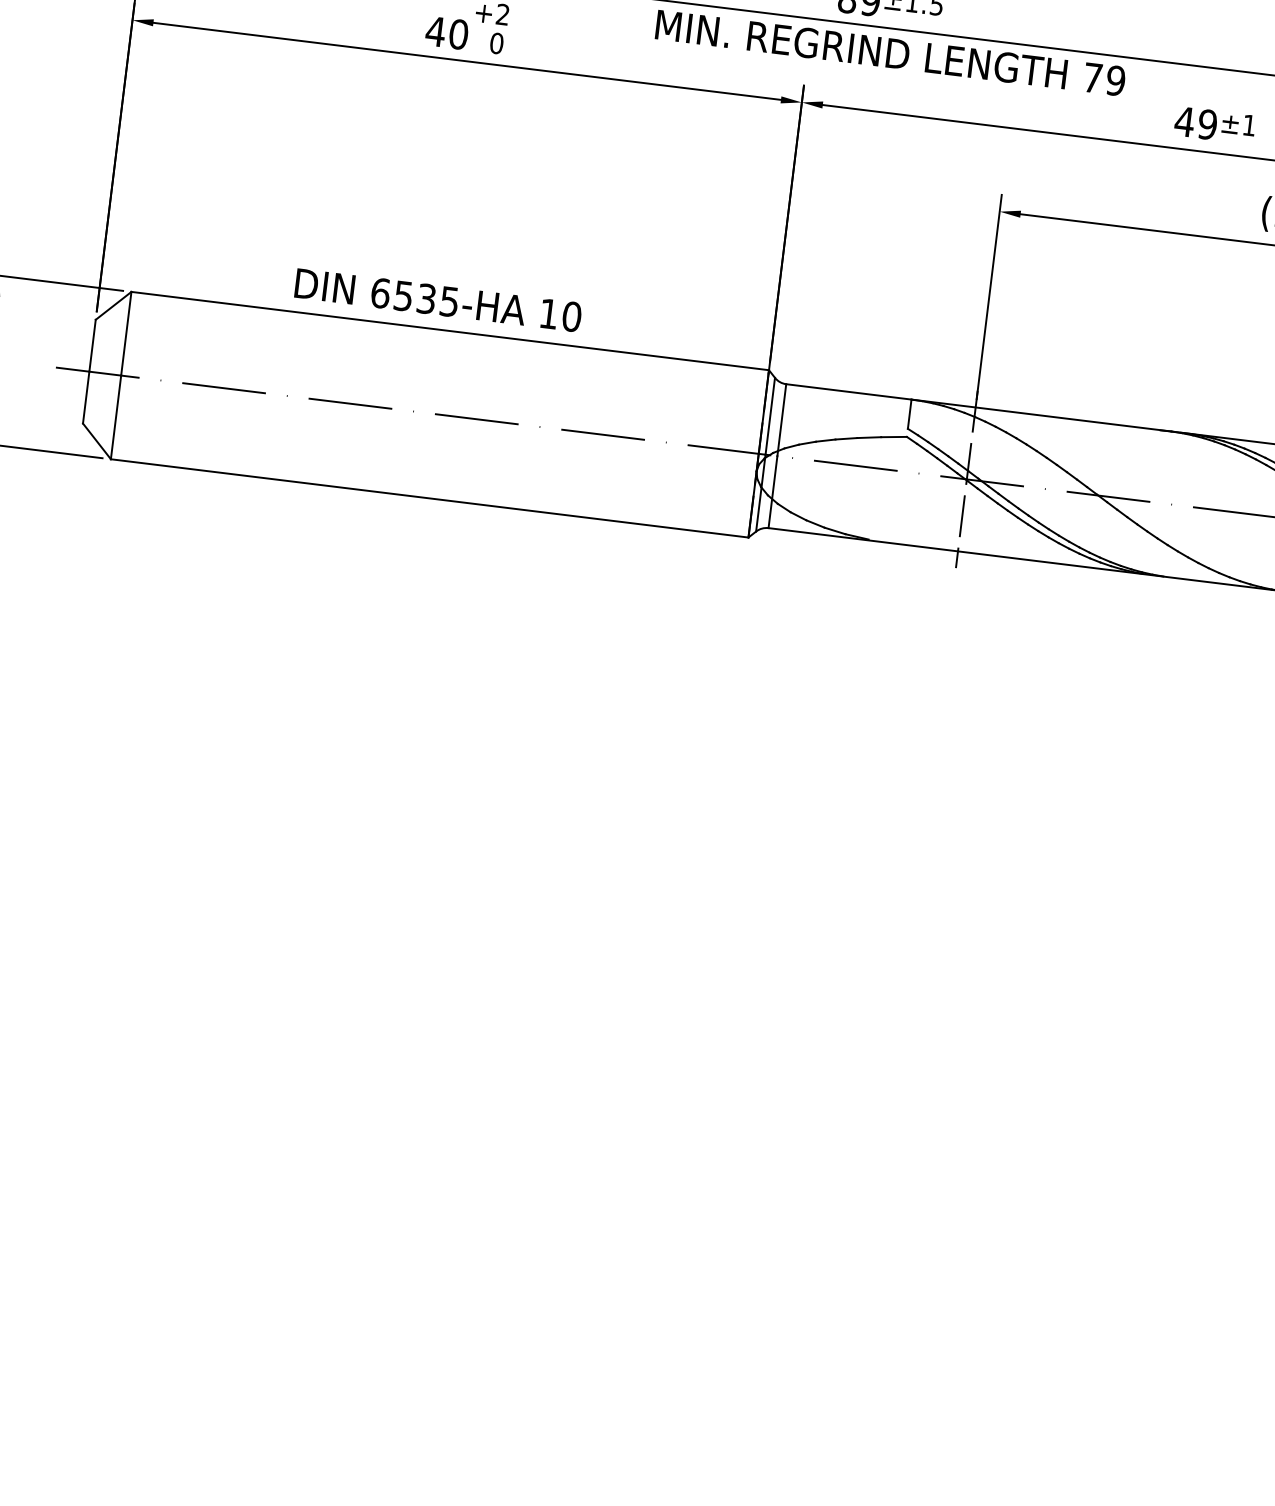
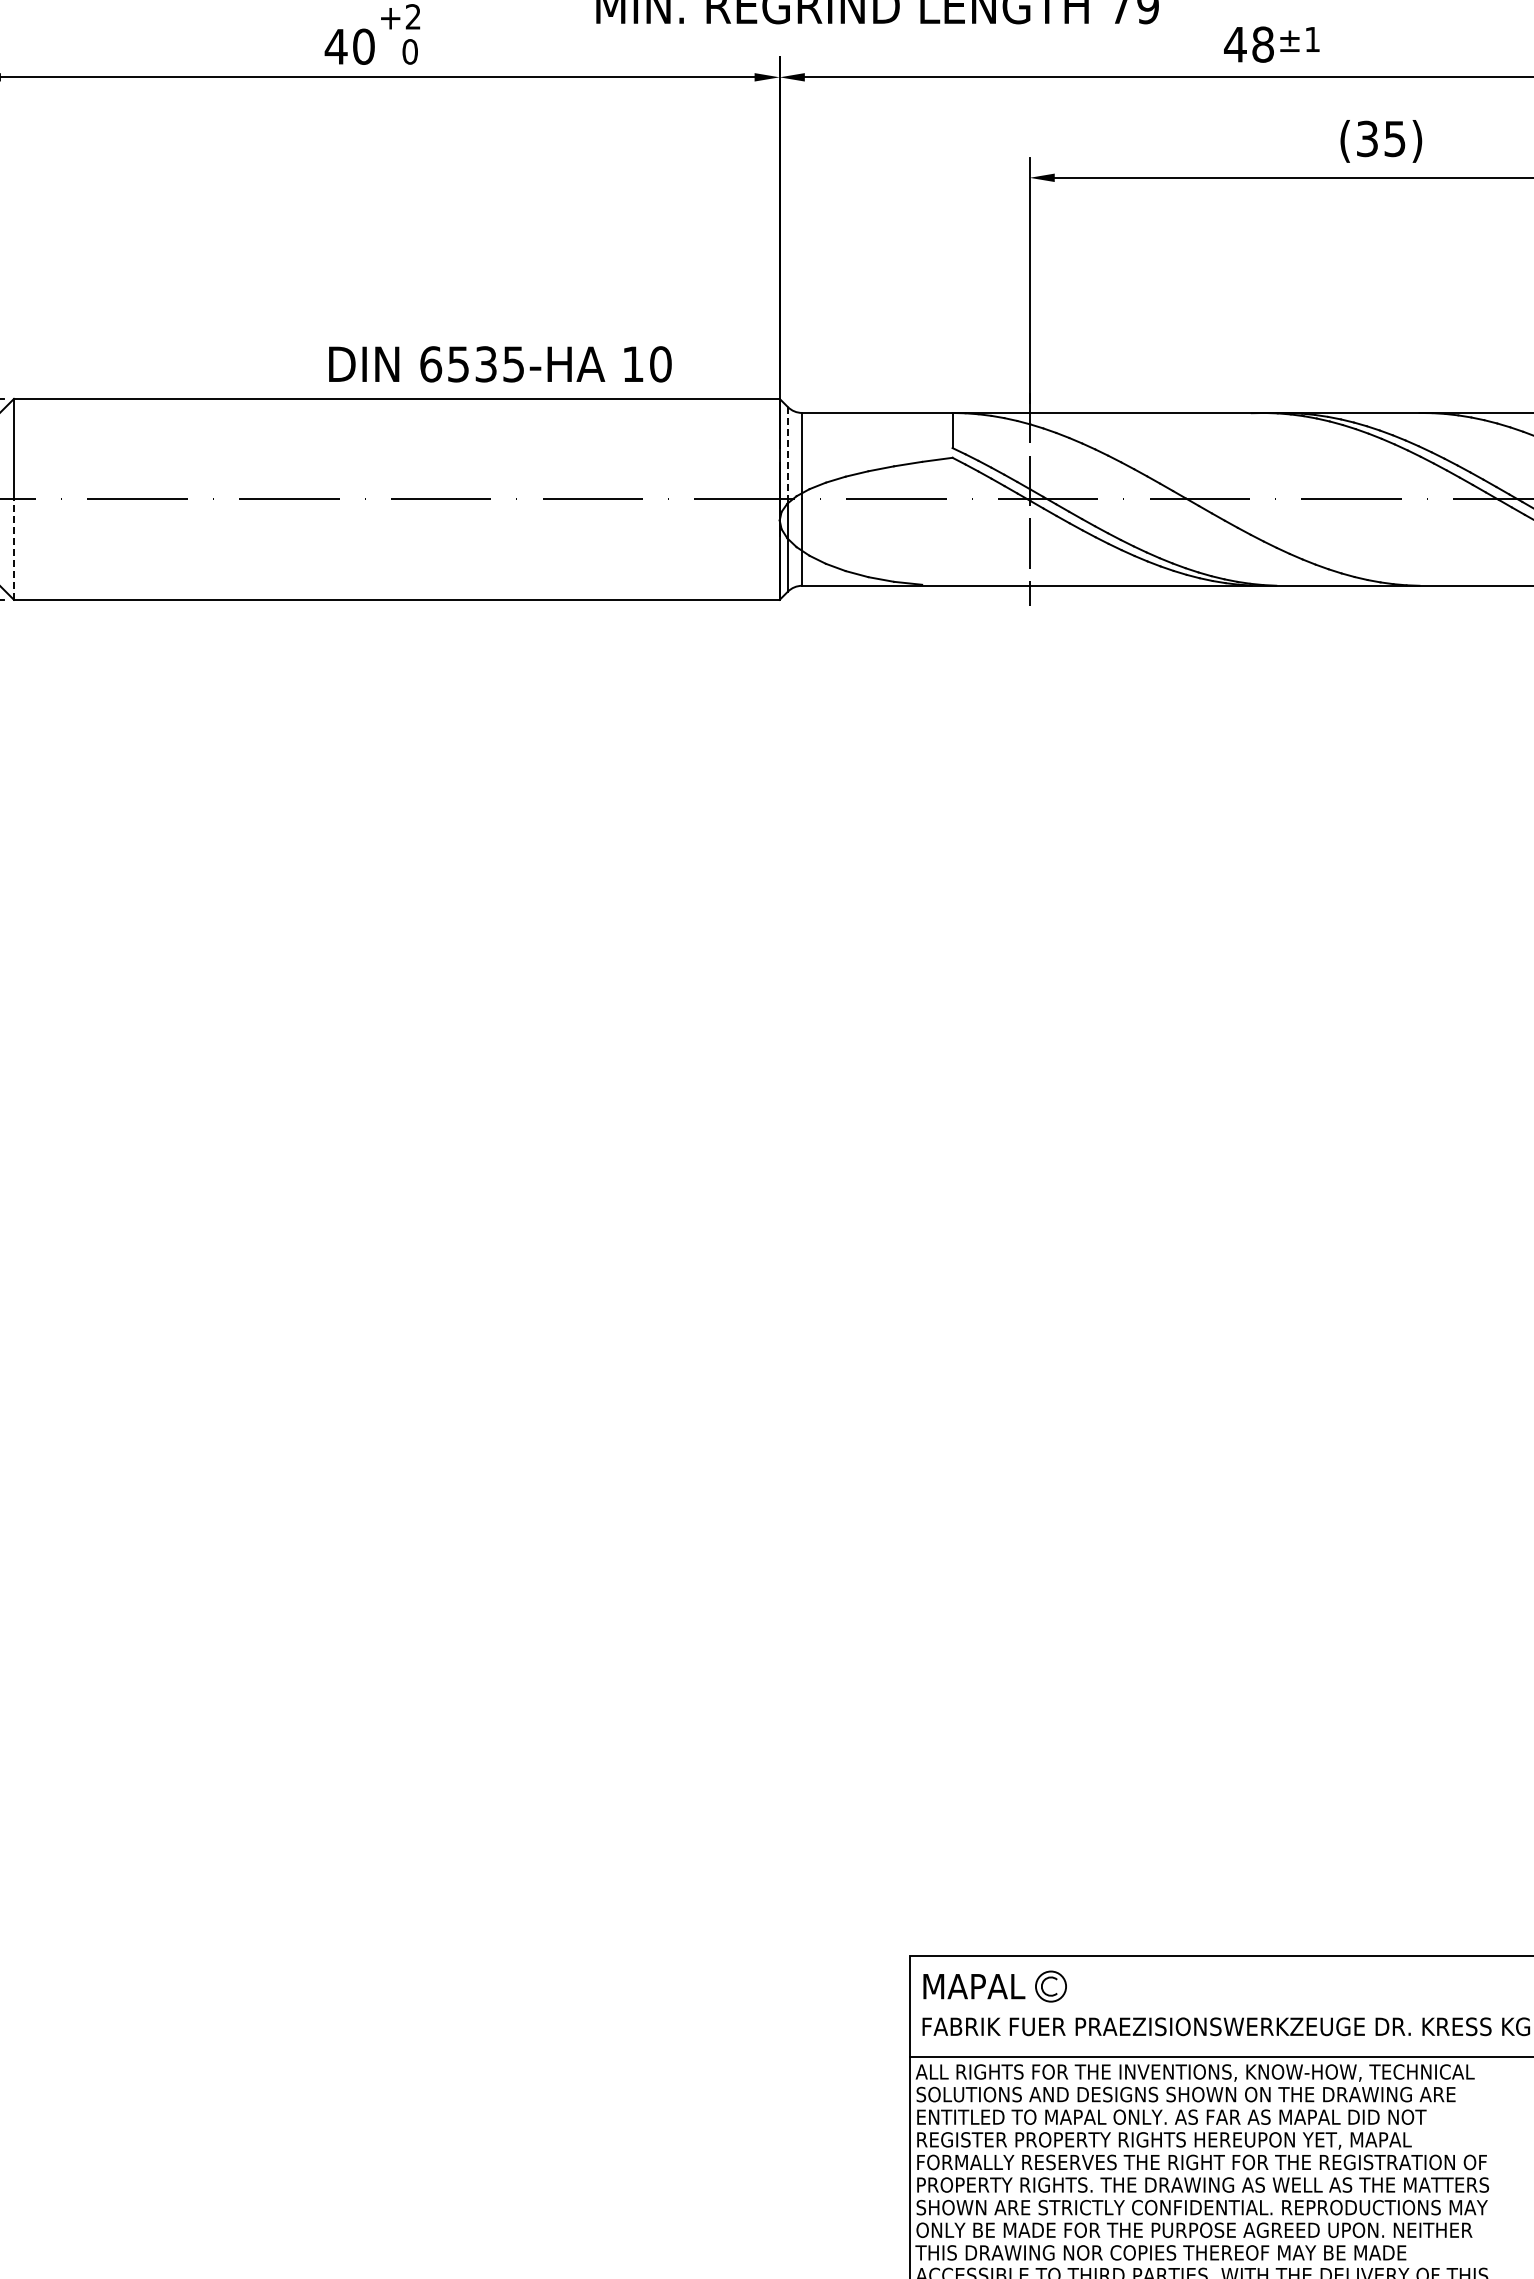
text: (1207, 124) -> (1262, 44), 49 -> 48
text: (438, 300) -> (500, 364), moved
line: (769, 416) -> (787, 453), solid -> dashed
line: (116, 417) -> (14, 549), solid -> dashed

